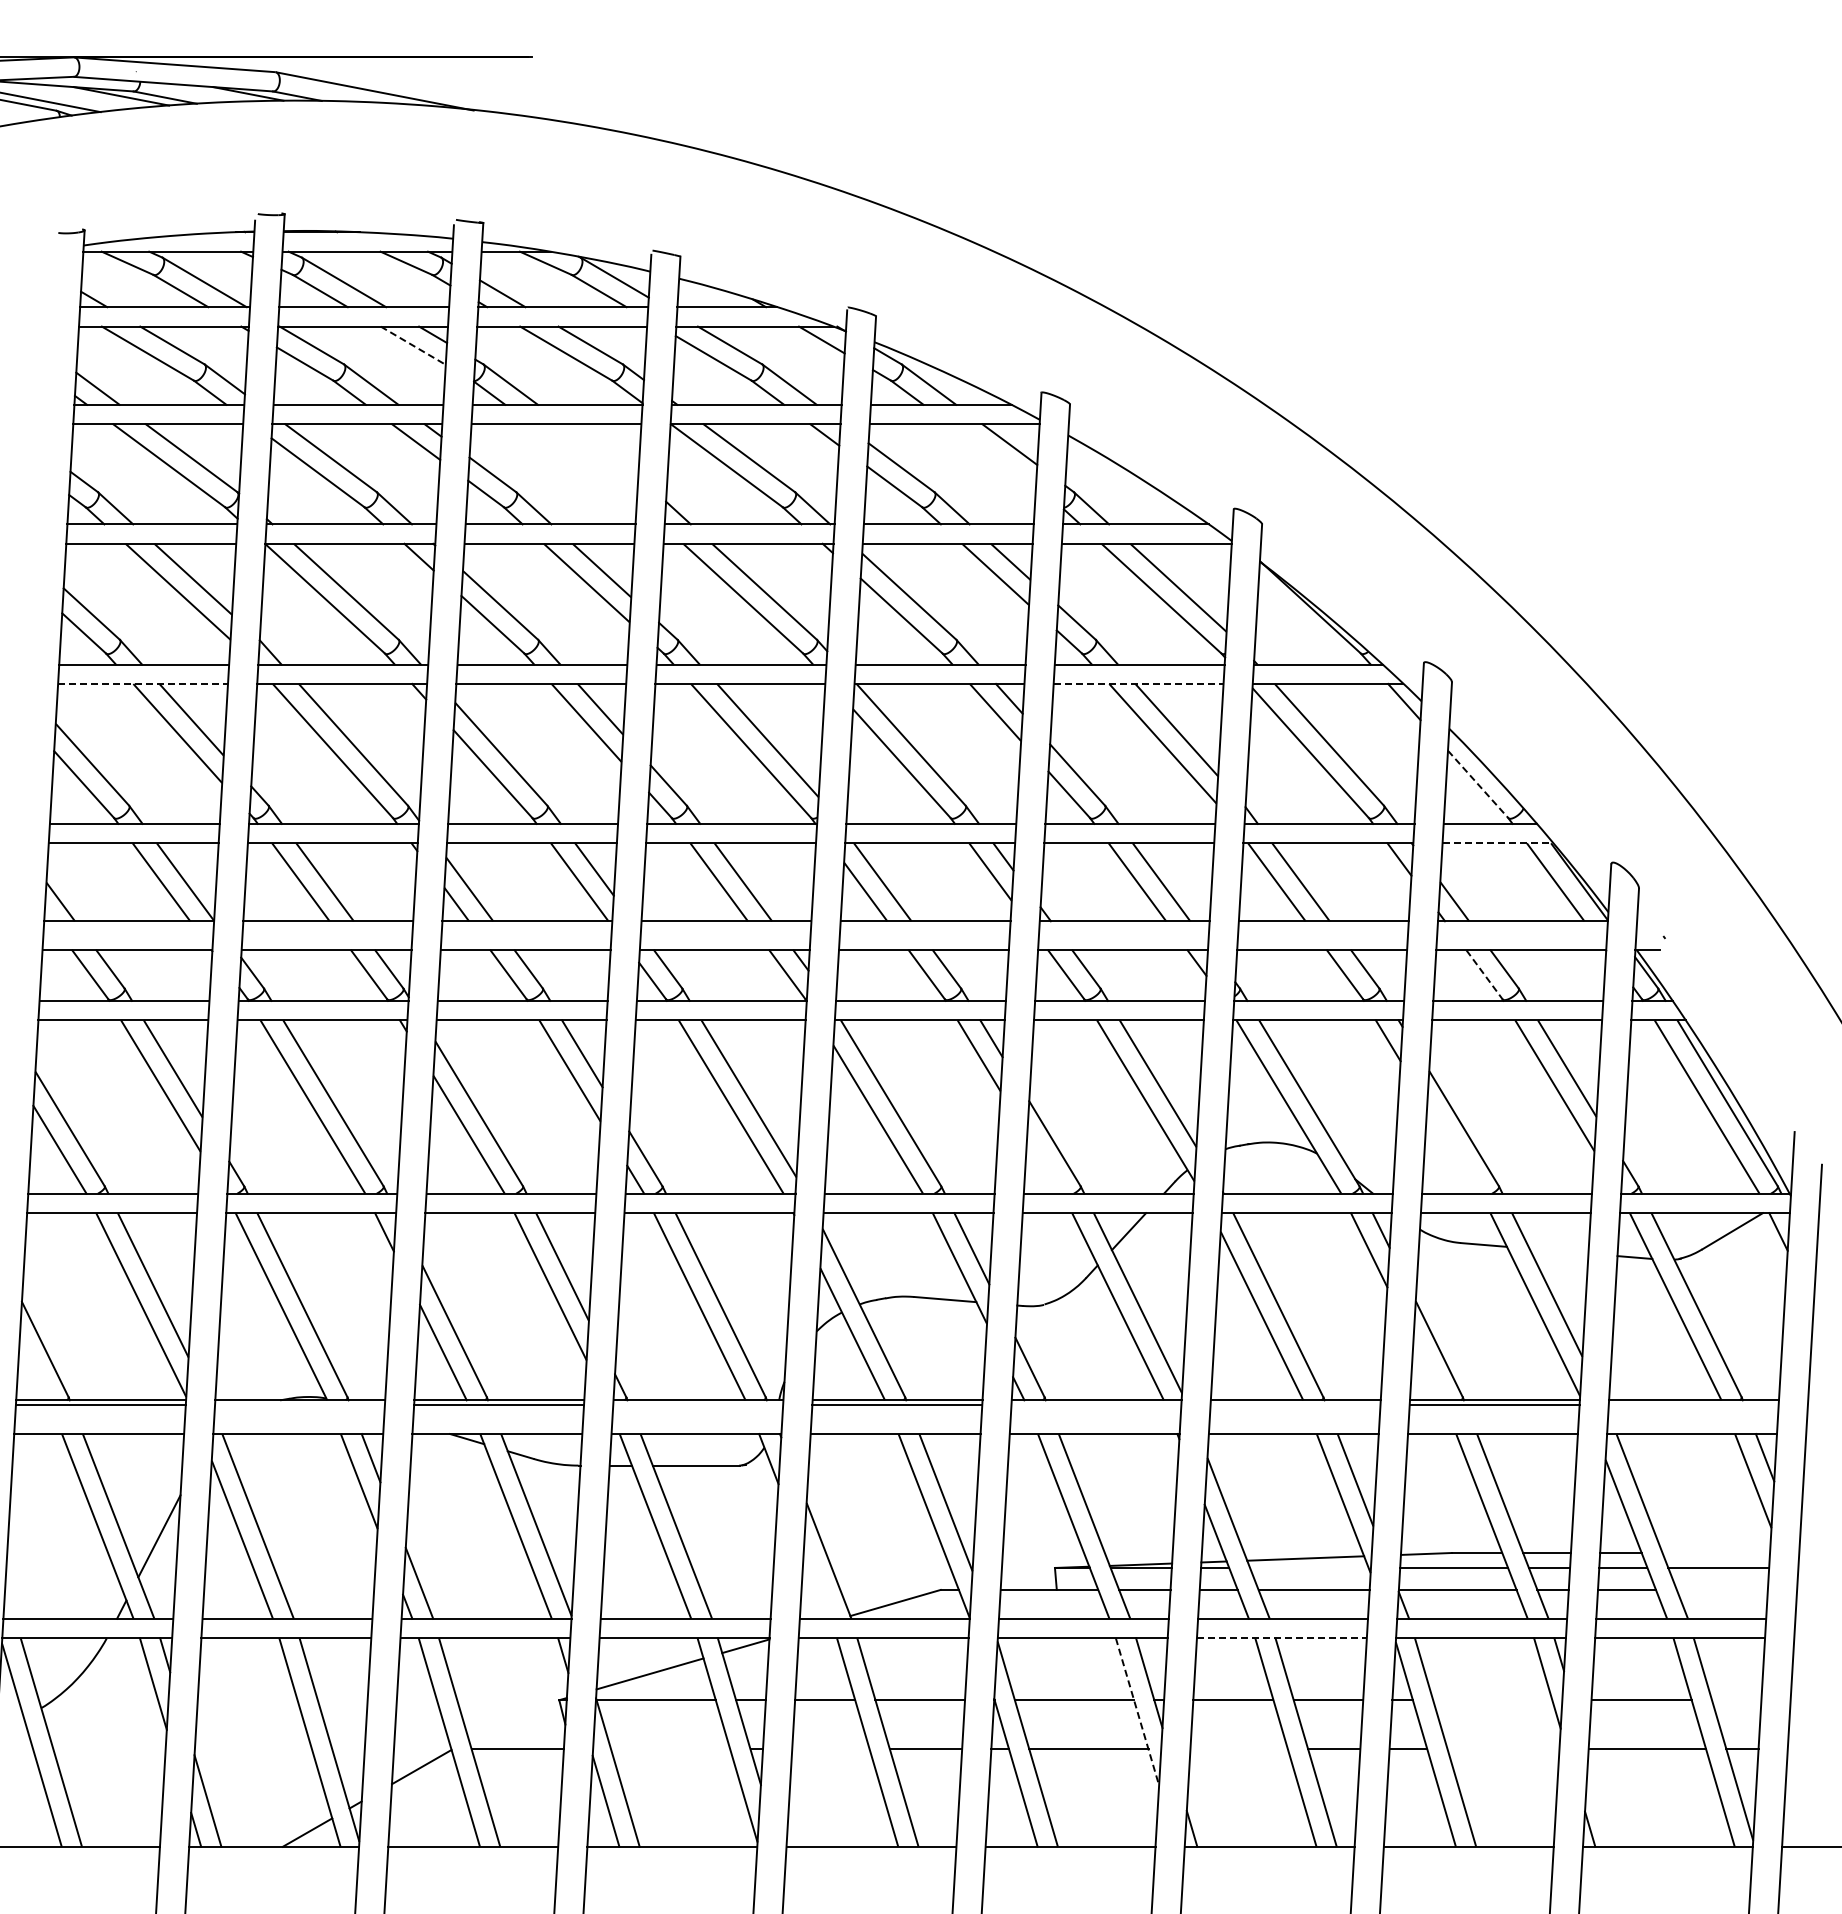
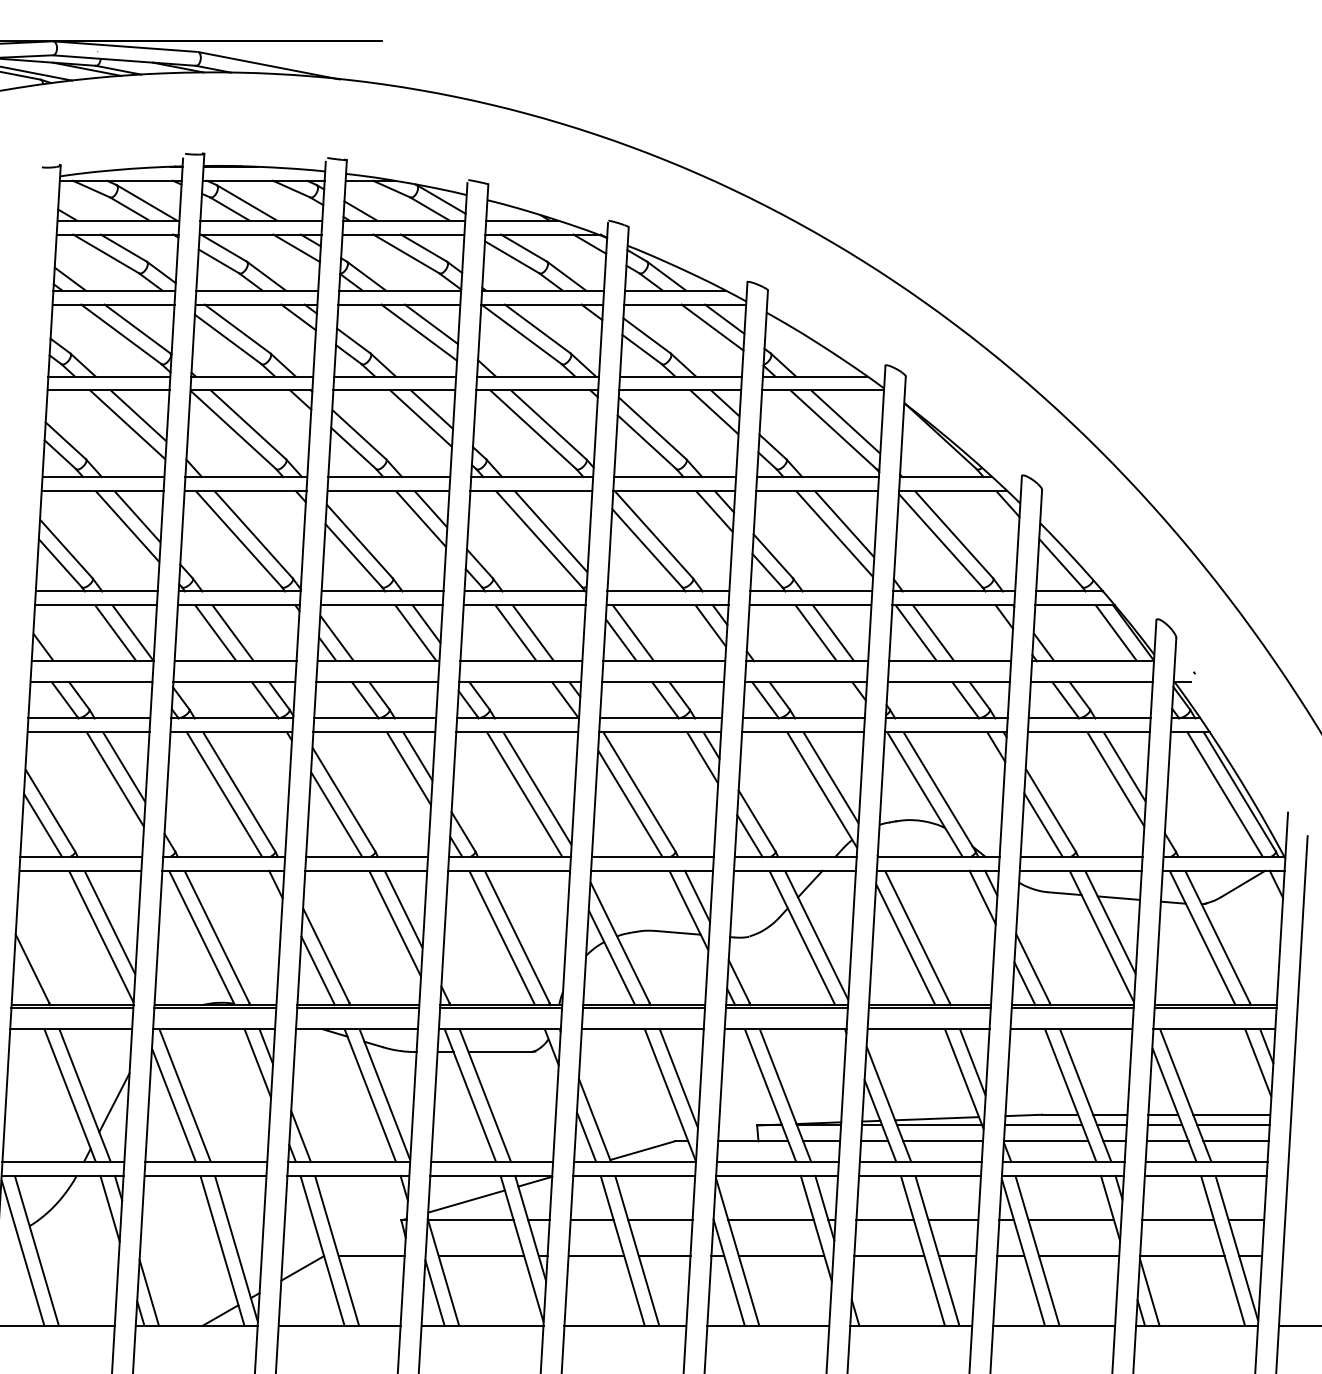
line: (413, 345) -> (296, 248), dashed -> solid
line: (601, 451) -> (431, 324), added
line: (992, 456) -> (712, 327), added
line: (583, 463) -> (418, 332), added
line: (143, 683) -> (102, 490), dashed -> solid
line: (1138, 683) -> (817, 490), dashed -> solid
line: (1478, 784) -> (1061, 563), dashed -> solid
line: (1498, 843) -> (1075, 605), dashed -> solid
line: (1484, 975) -> (1065, 700), dashed -> solid
line: (1453, 1149) -> (1043, 825), added
line: (1044, 1164) -> (749, 835), added
line: (1558, 1250) -> (1118, 897), added
line: (1427, 1370) -> (1024, 983), added
line: (299, 1404) -> (214, 1008), added
line: (698, 1404) -> (501, 1008), added
line: (1096, 1404) -> (786, 1008), added
line: (1295, 1404) -> (929, 1008), added
line: (1693, 1404) -> (1215, 1008), added
line: (1716, 1552) -> (1231, 1114), added
line: (1309, 1567) -> (939, 1125), added
line: (816, 1583) -> (586, 1136), added
line: (1721, 1589) -> (1235, 1140), added
line: (1281, 1638) -> (919, 1176), dashed -> solid
line: (1492, 1700) -> (1071, 1220), added
line: (1736, 1700) -> (1246, 1220), added
line: (1137, 1711) -> (816, 1228), dashed -> solid
line: (670, 1749) -> (481, 1255), added
line: (830, 1749) -> (596, 1255), added
line: (1238, 1749) -> (888, 1255), added
line: (1503, 1749) -> (1079, 1255), added
line: (1601, 1800) -> (1149, 1292), added

